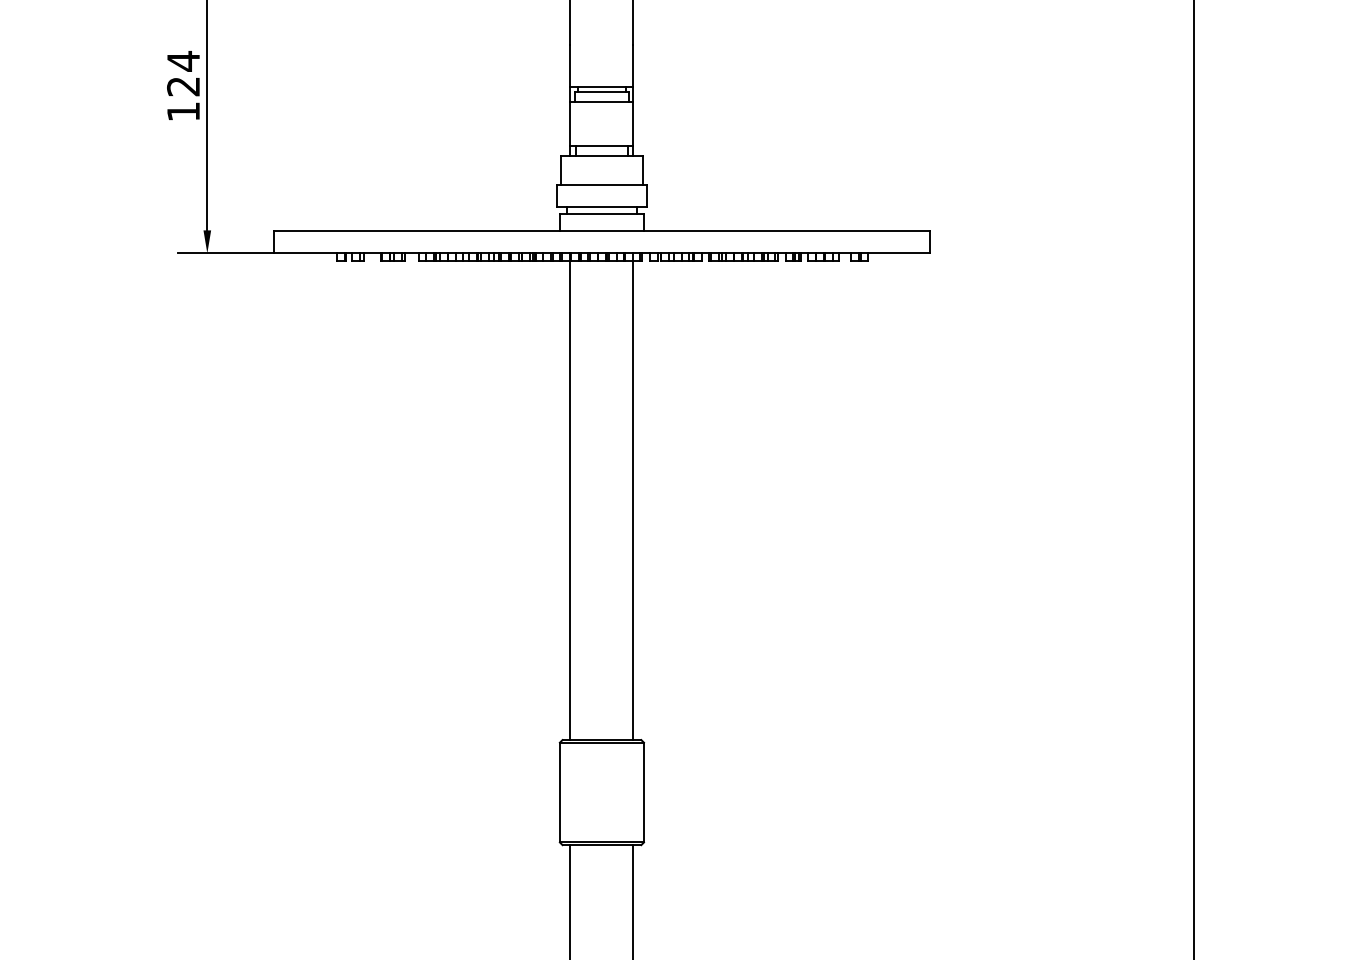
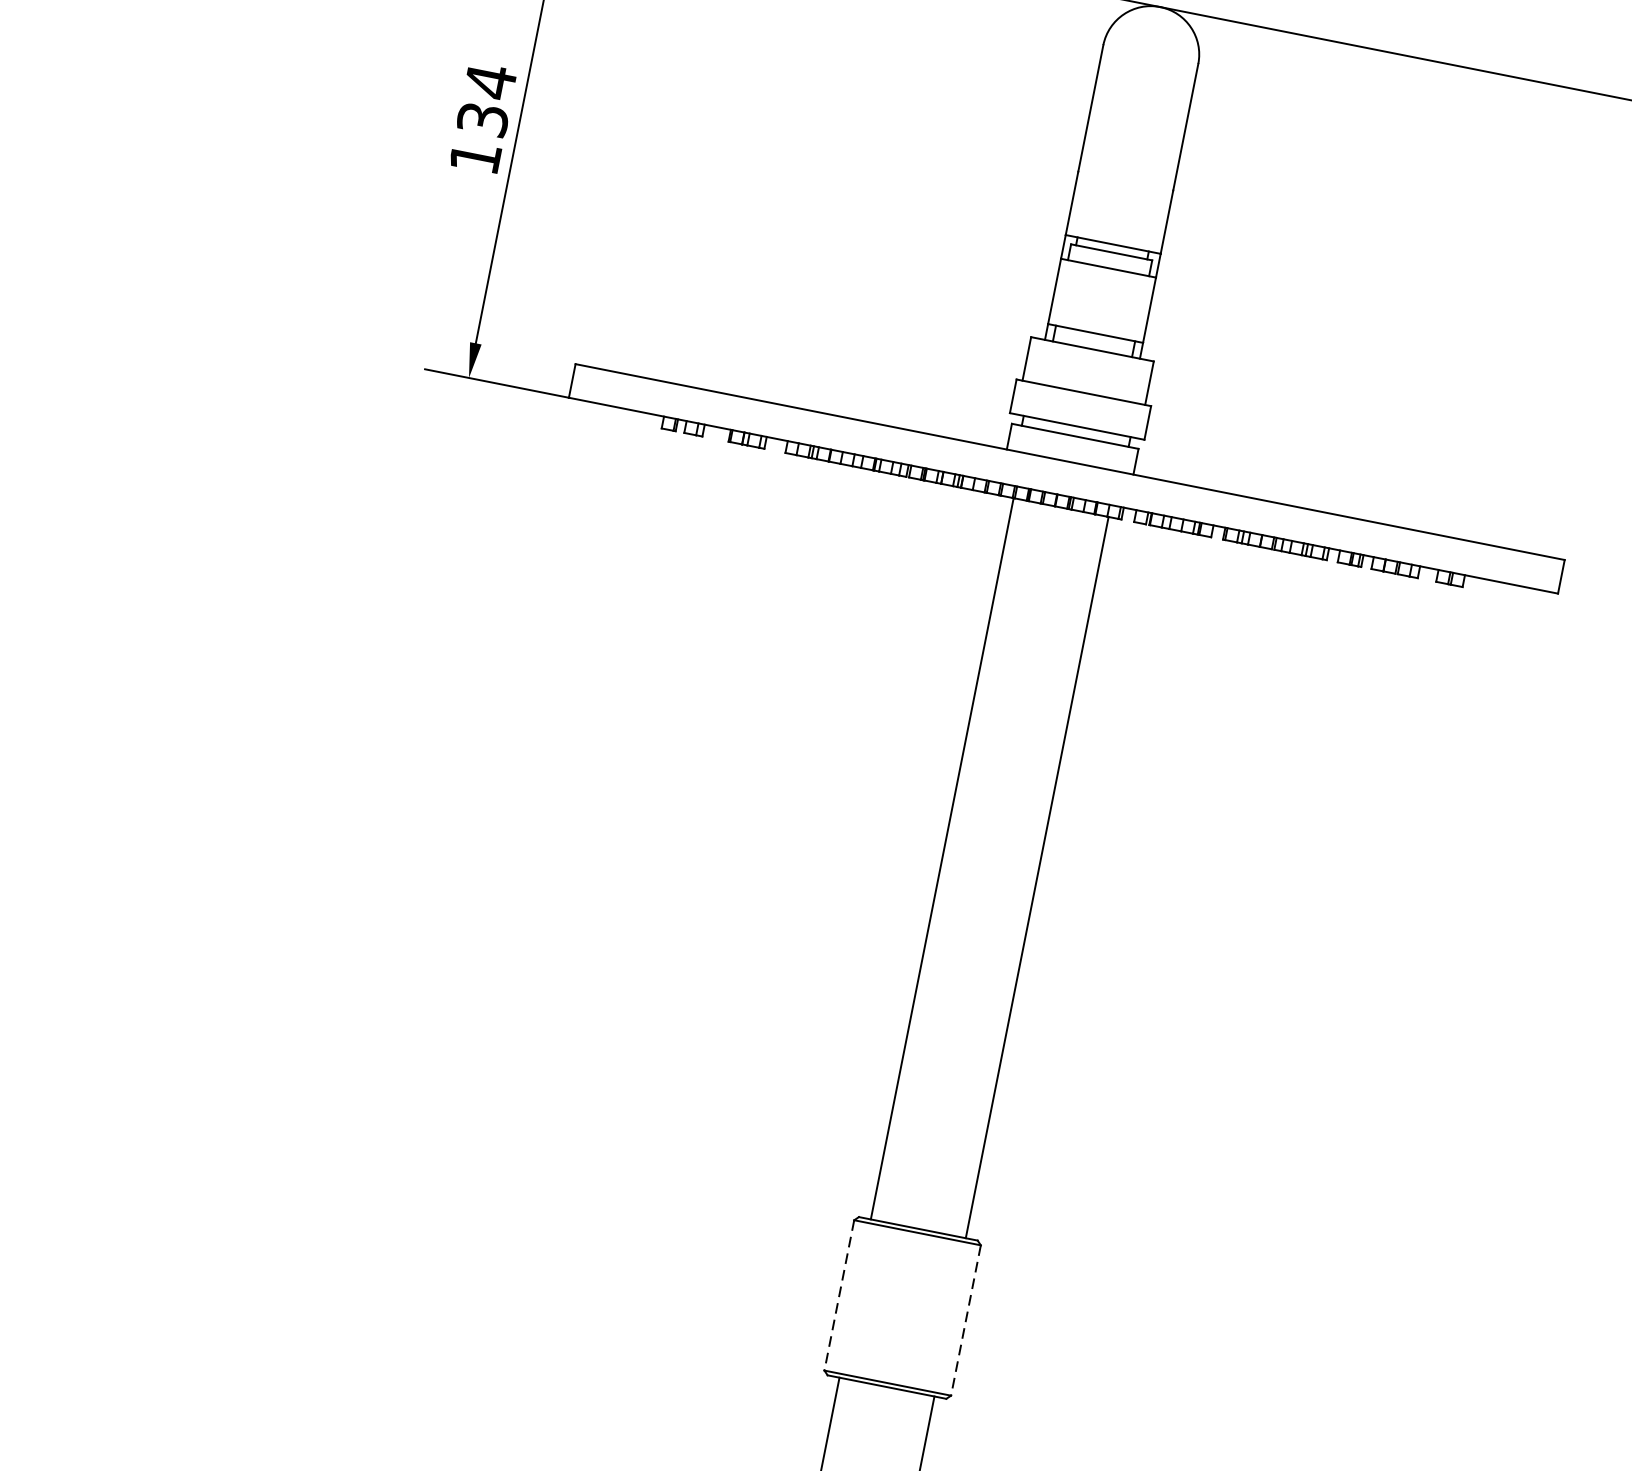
text: (183, 86) -> (482, 119), 124 -> 134
line: (559, 792) -> (838, 1295), solid -> dashed
line: (643, 792) -> (965, 1320), solid -> dashed

